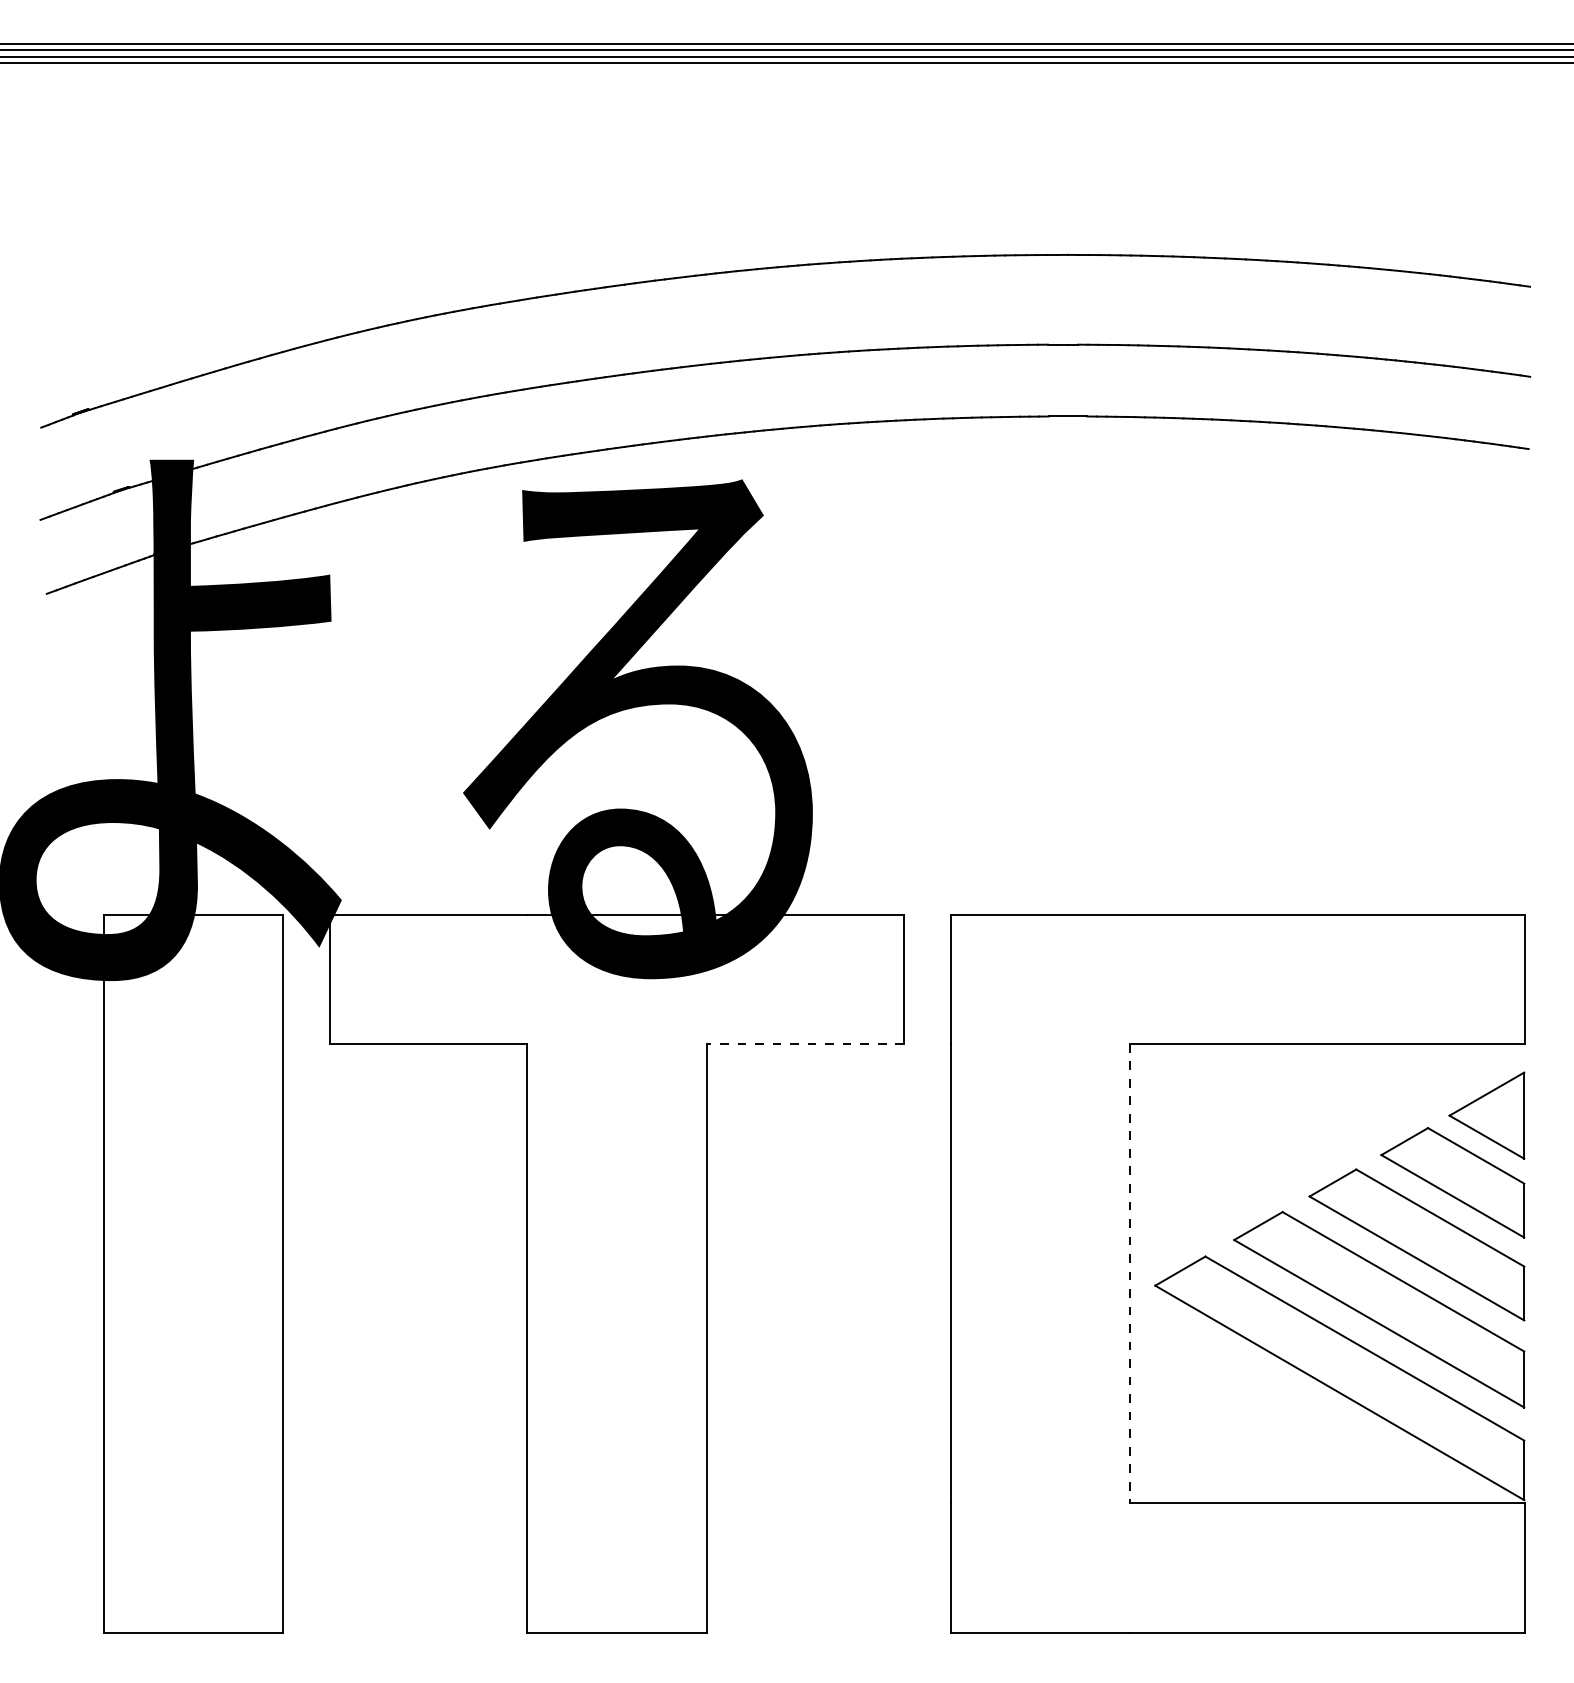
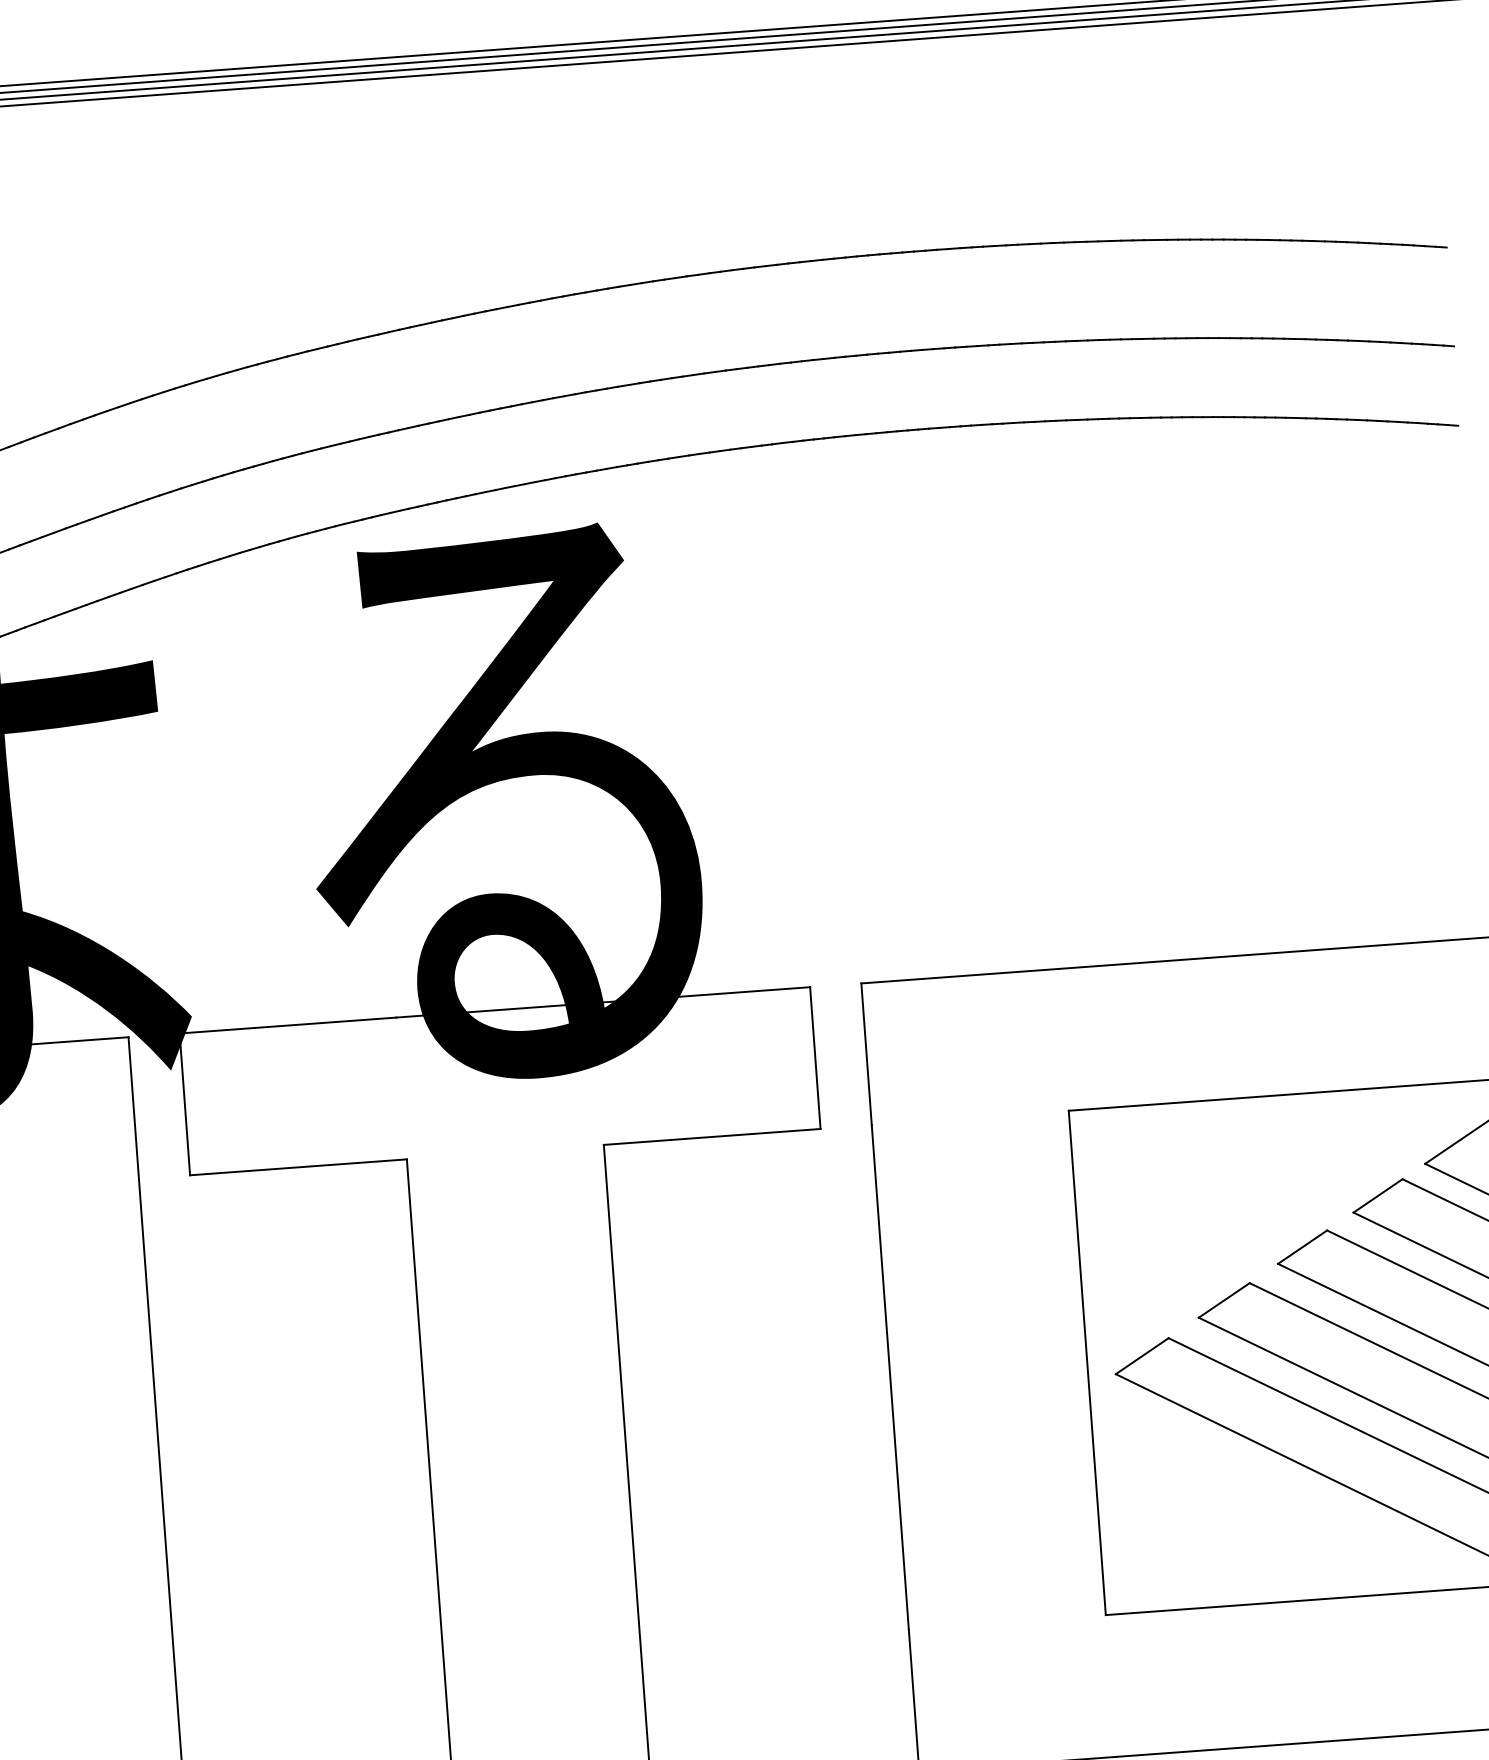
line: (805, 1043) -> (712, 1136), dashed -> solid
line: (1130, 1273) -> (1087, 1362), dashed -> solid

